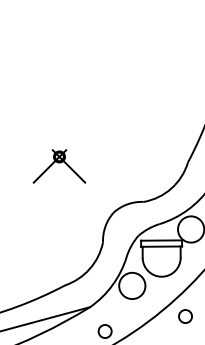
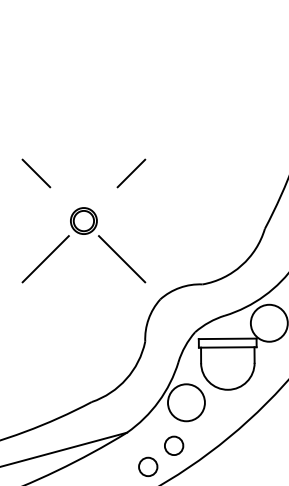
part: (59, 156) -> (83, 220), size x1.67
circle: (185, 316) -> (174, 445), moved

